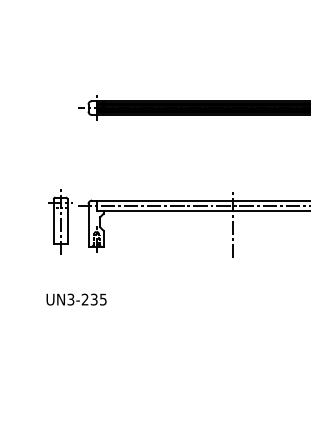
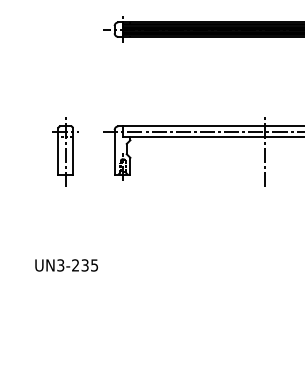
part: (60, 221) -> (65, 151), moved
text: (76, 299) -> (66, 265), moved

